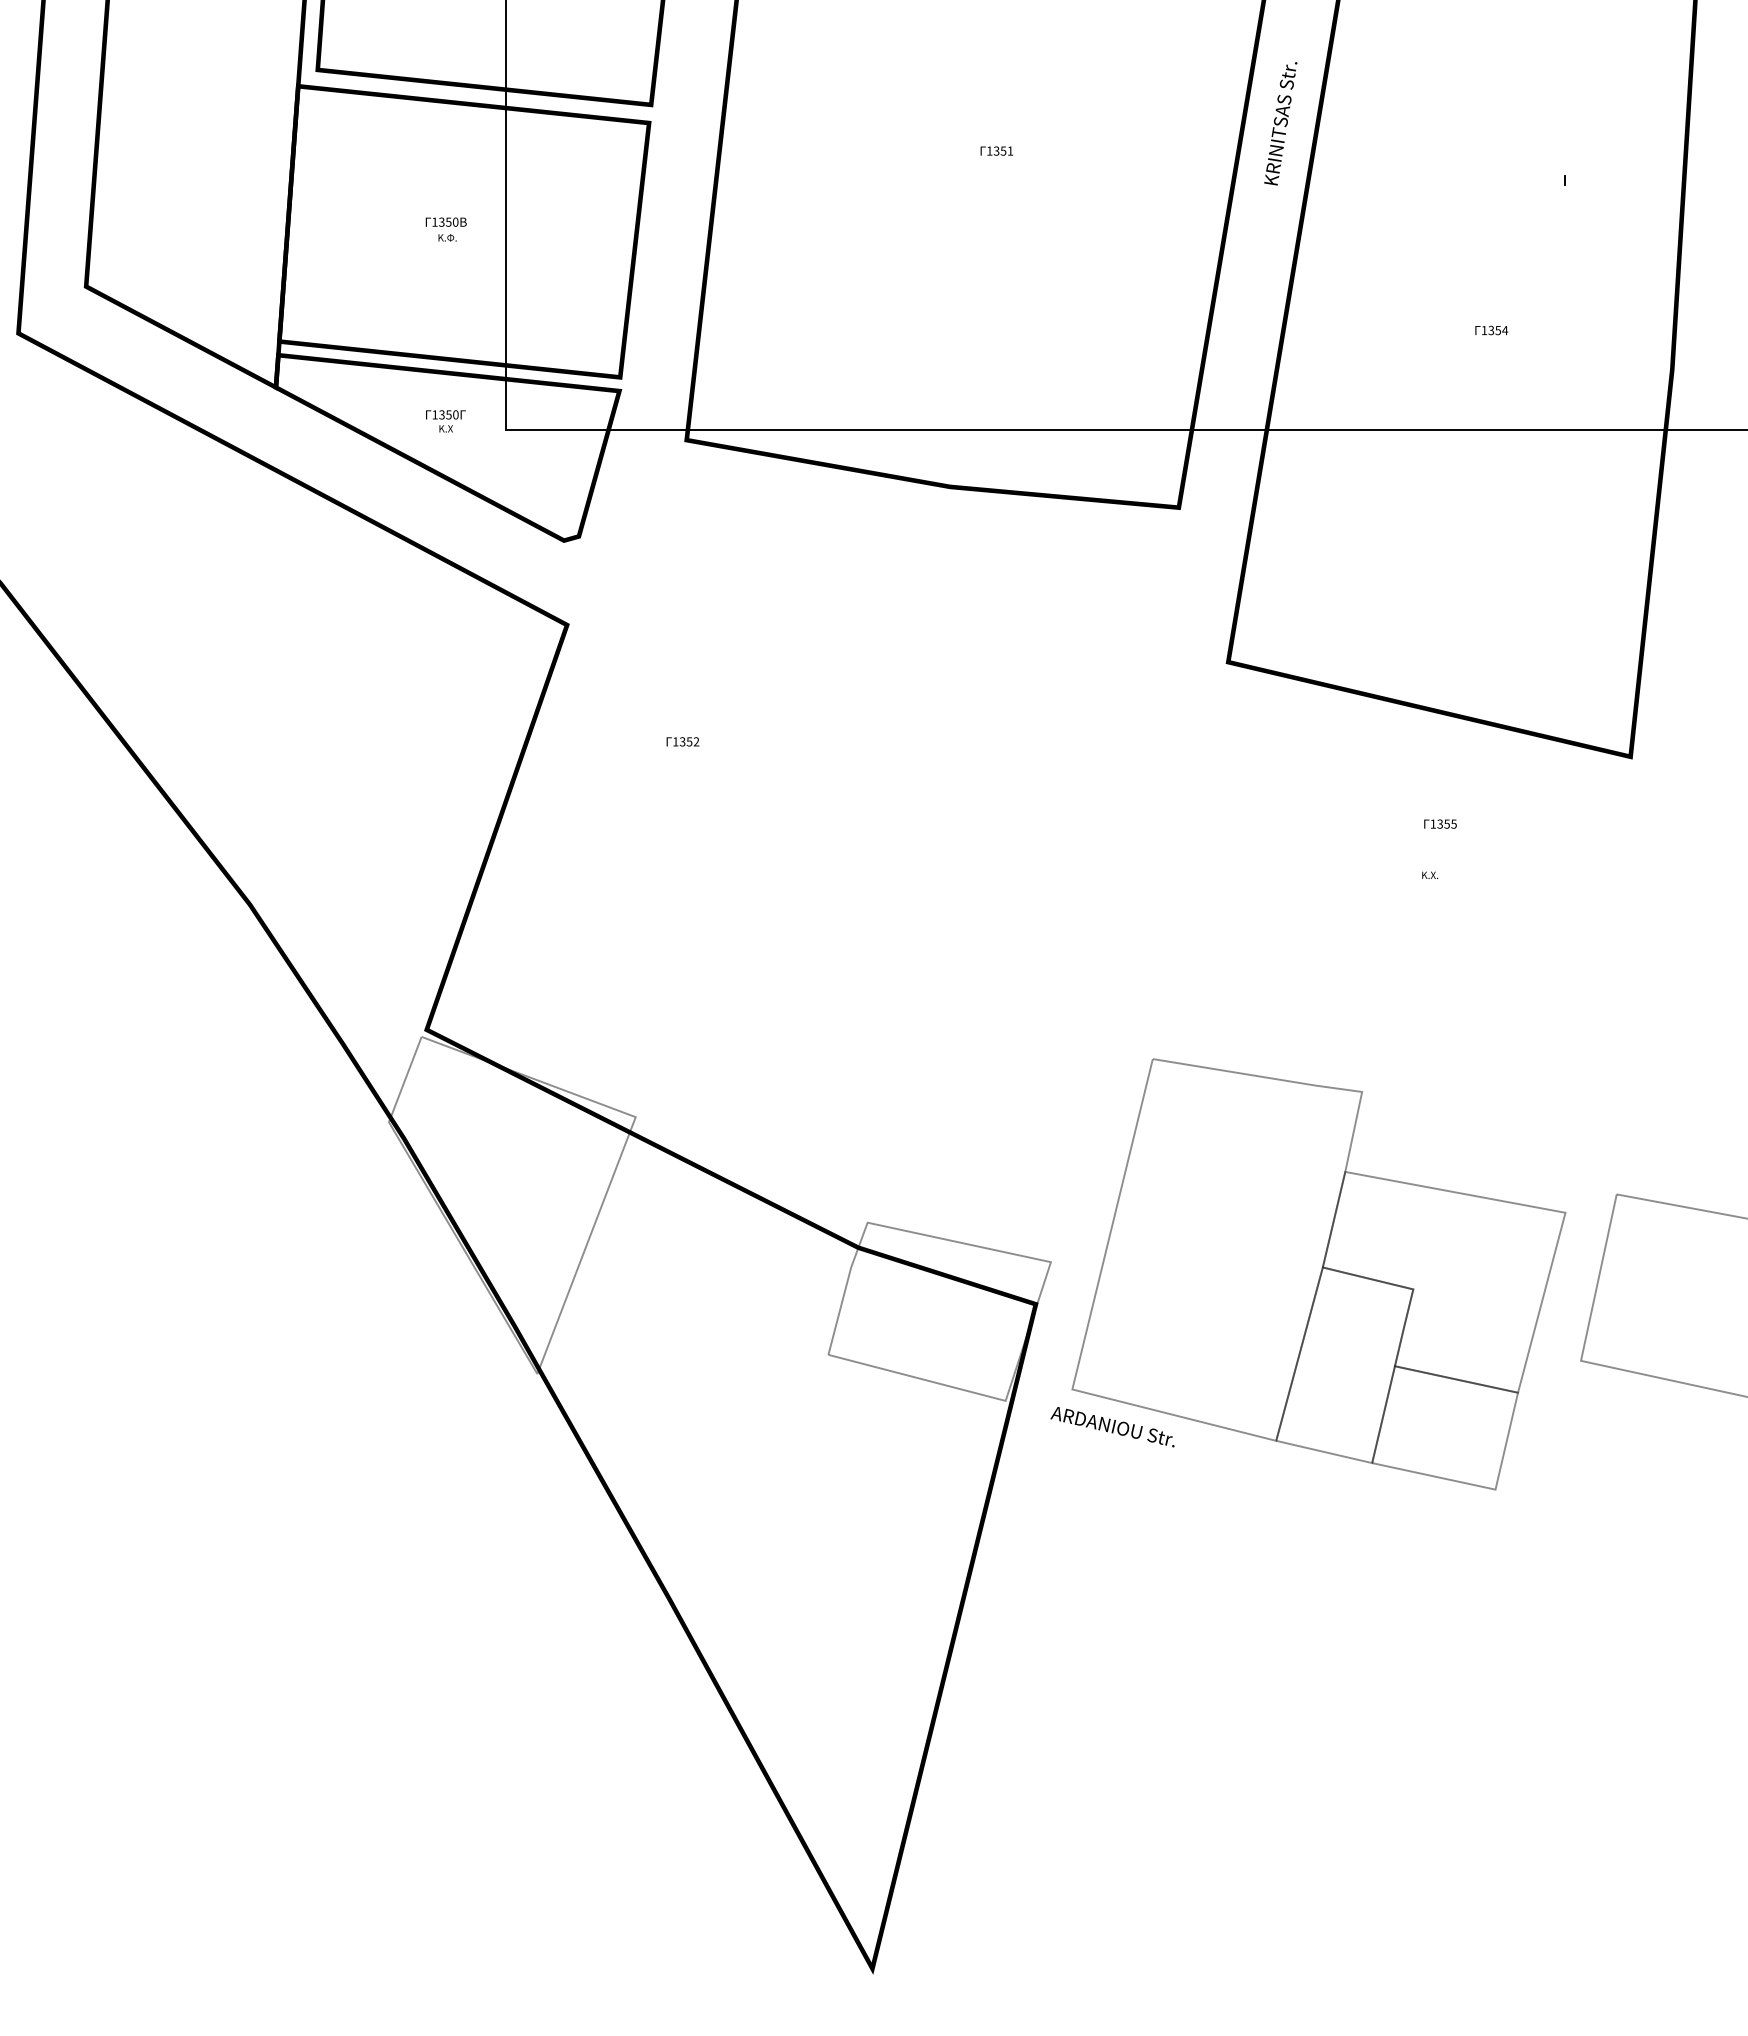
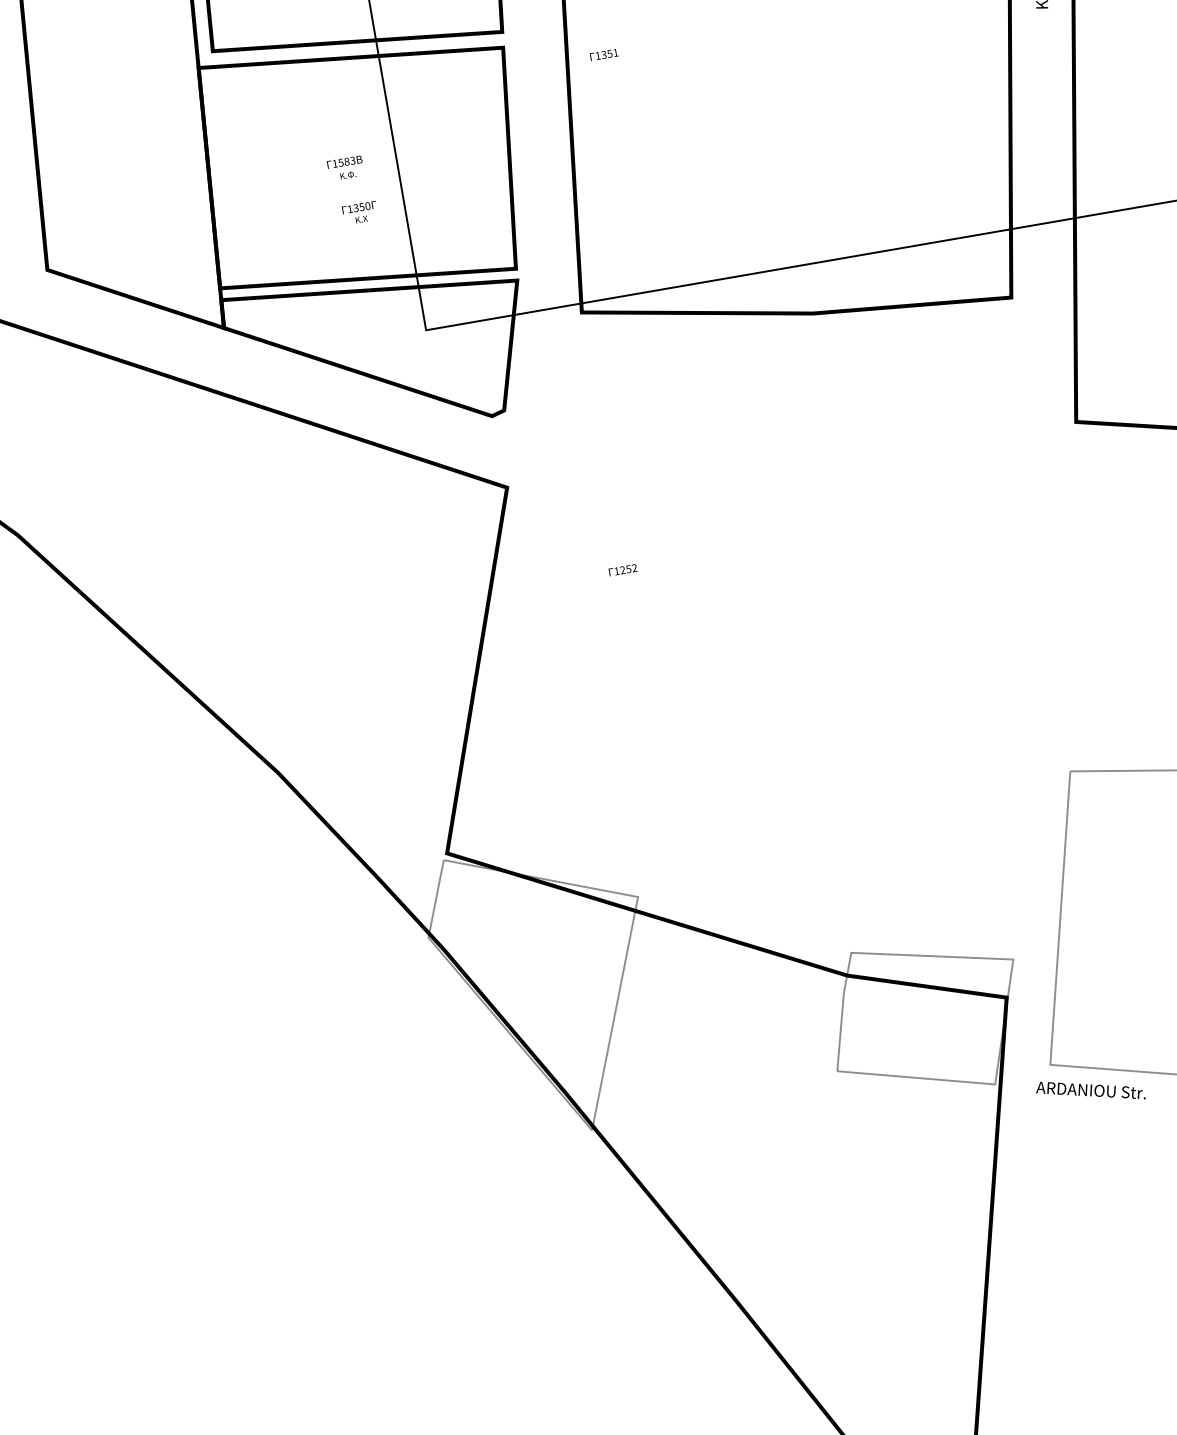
text: (996, 150) -> (603, 54), moved
text: (448, 221) -> (346, 161), 1350 -> 1583
text: (445, 421) -> (360, 213), moved
text: (682, 742) -> (622, 570), 1352 -> 1252

